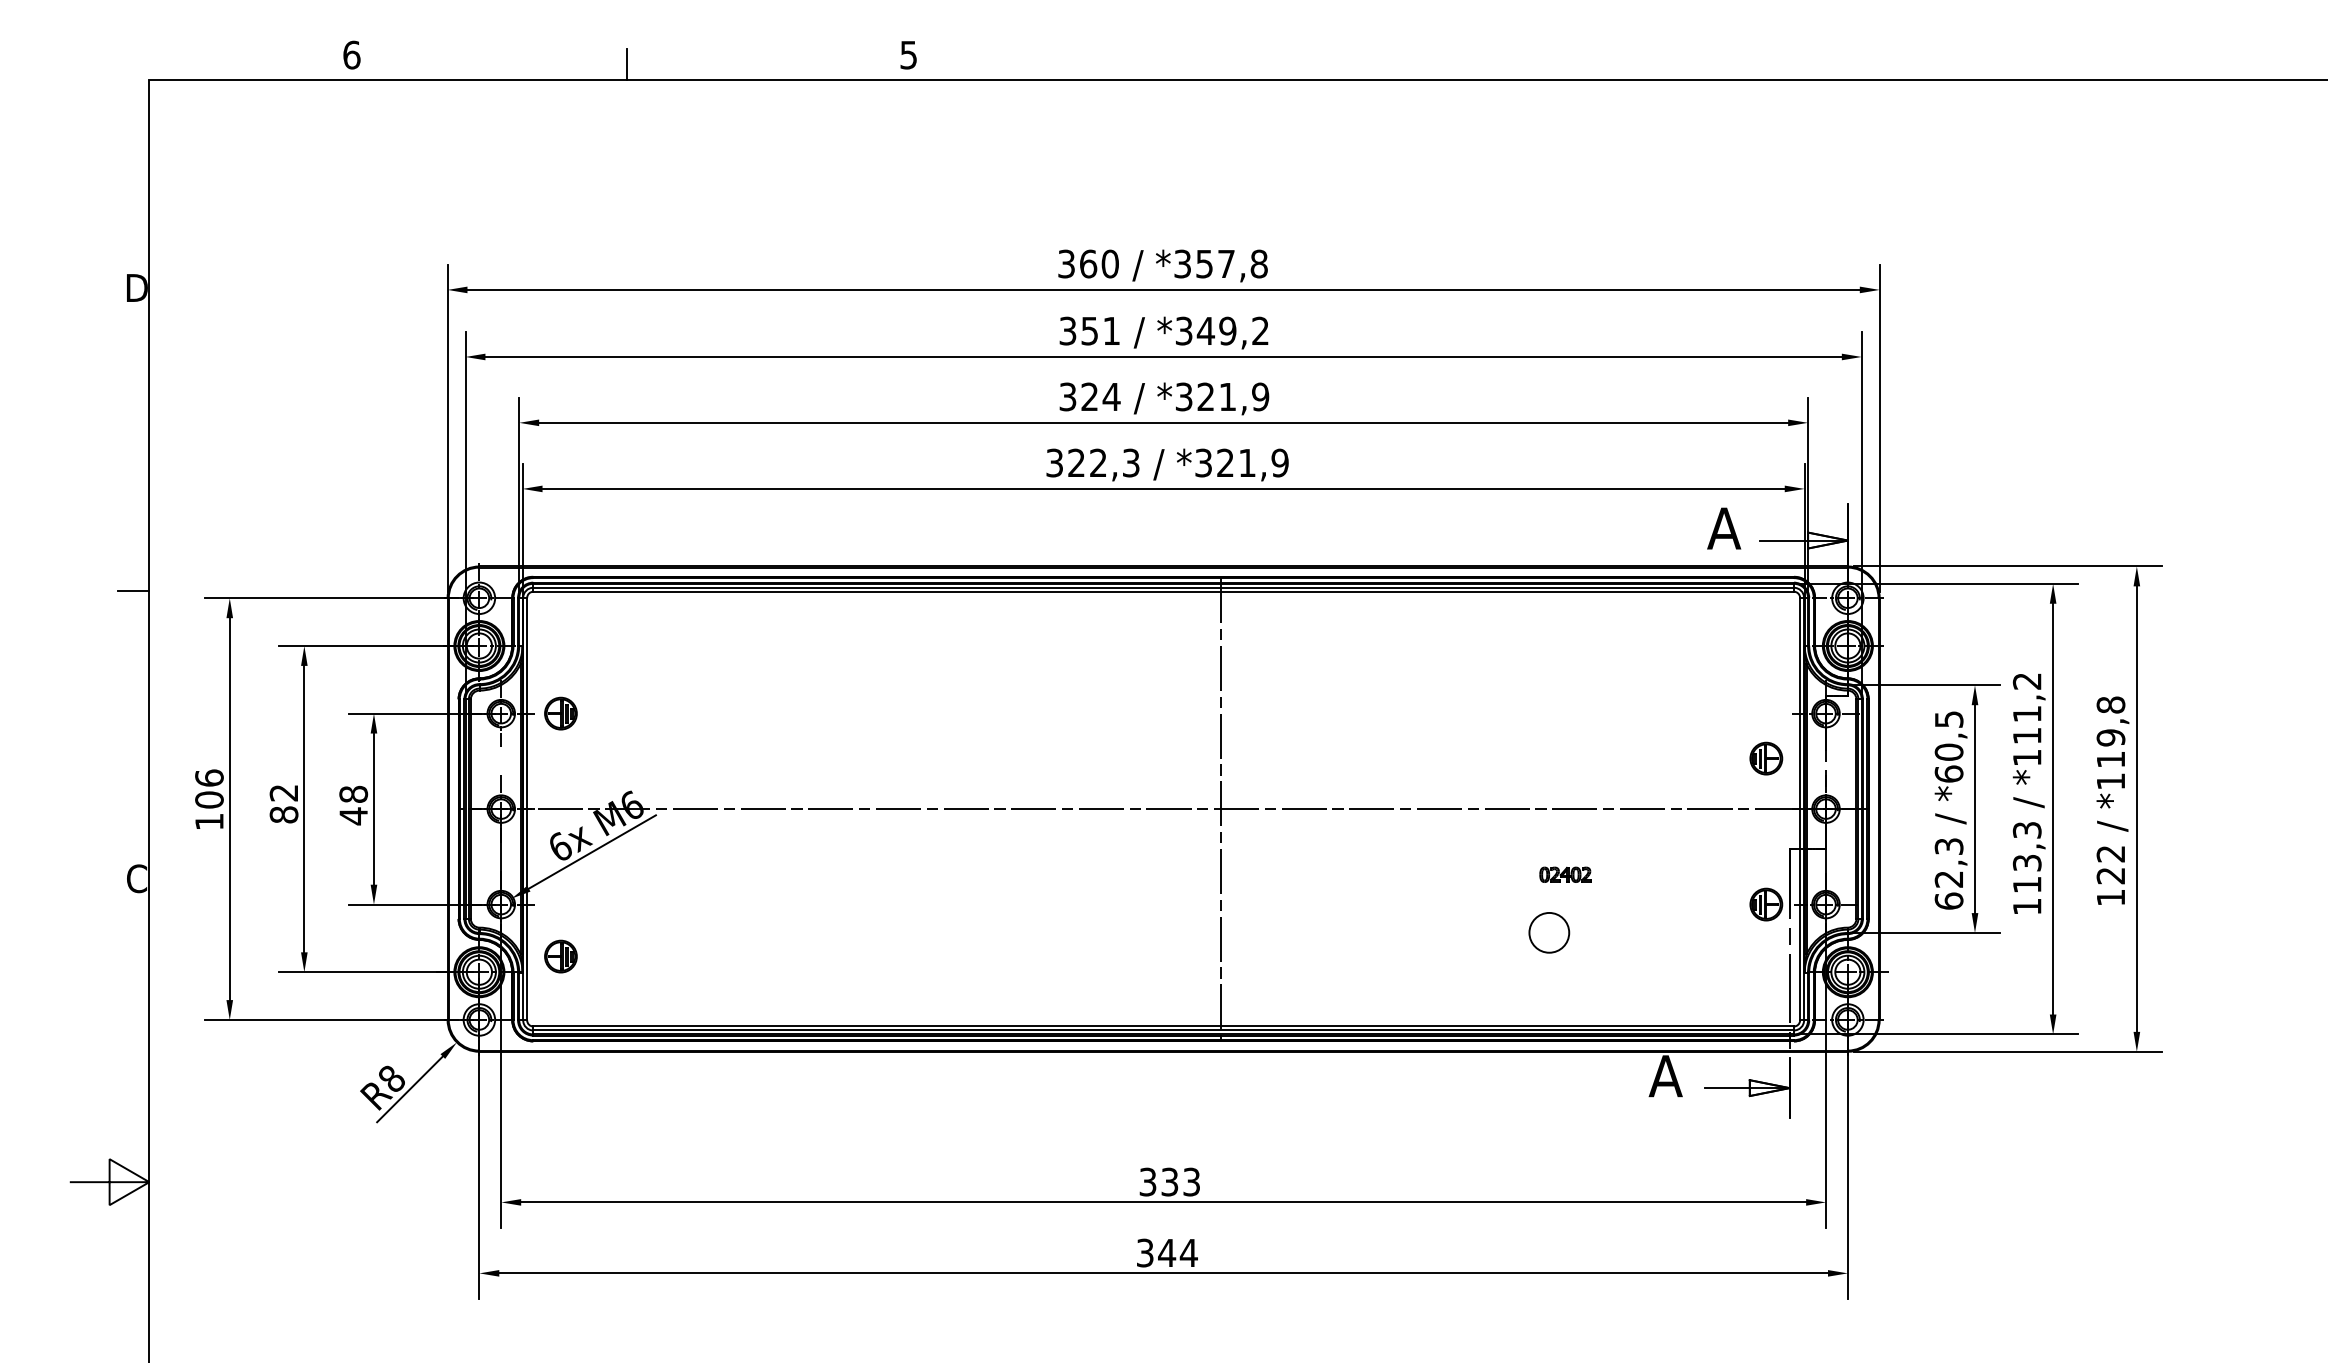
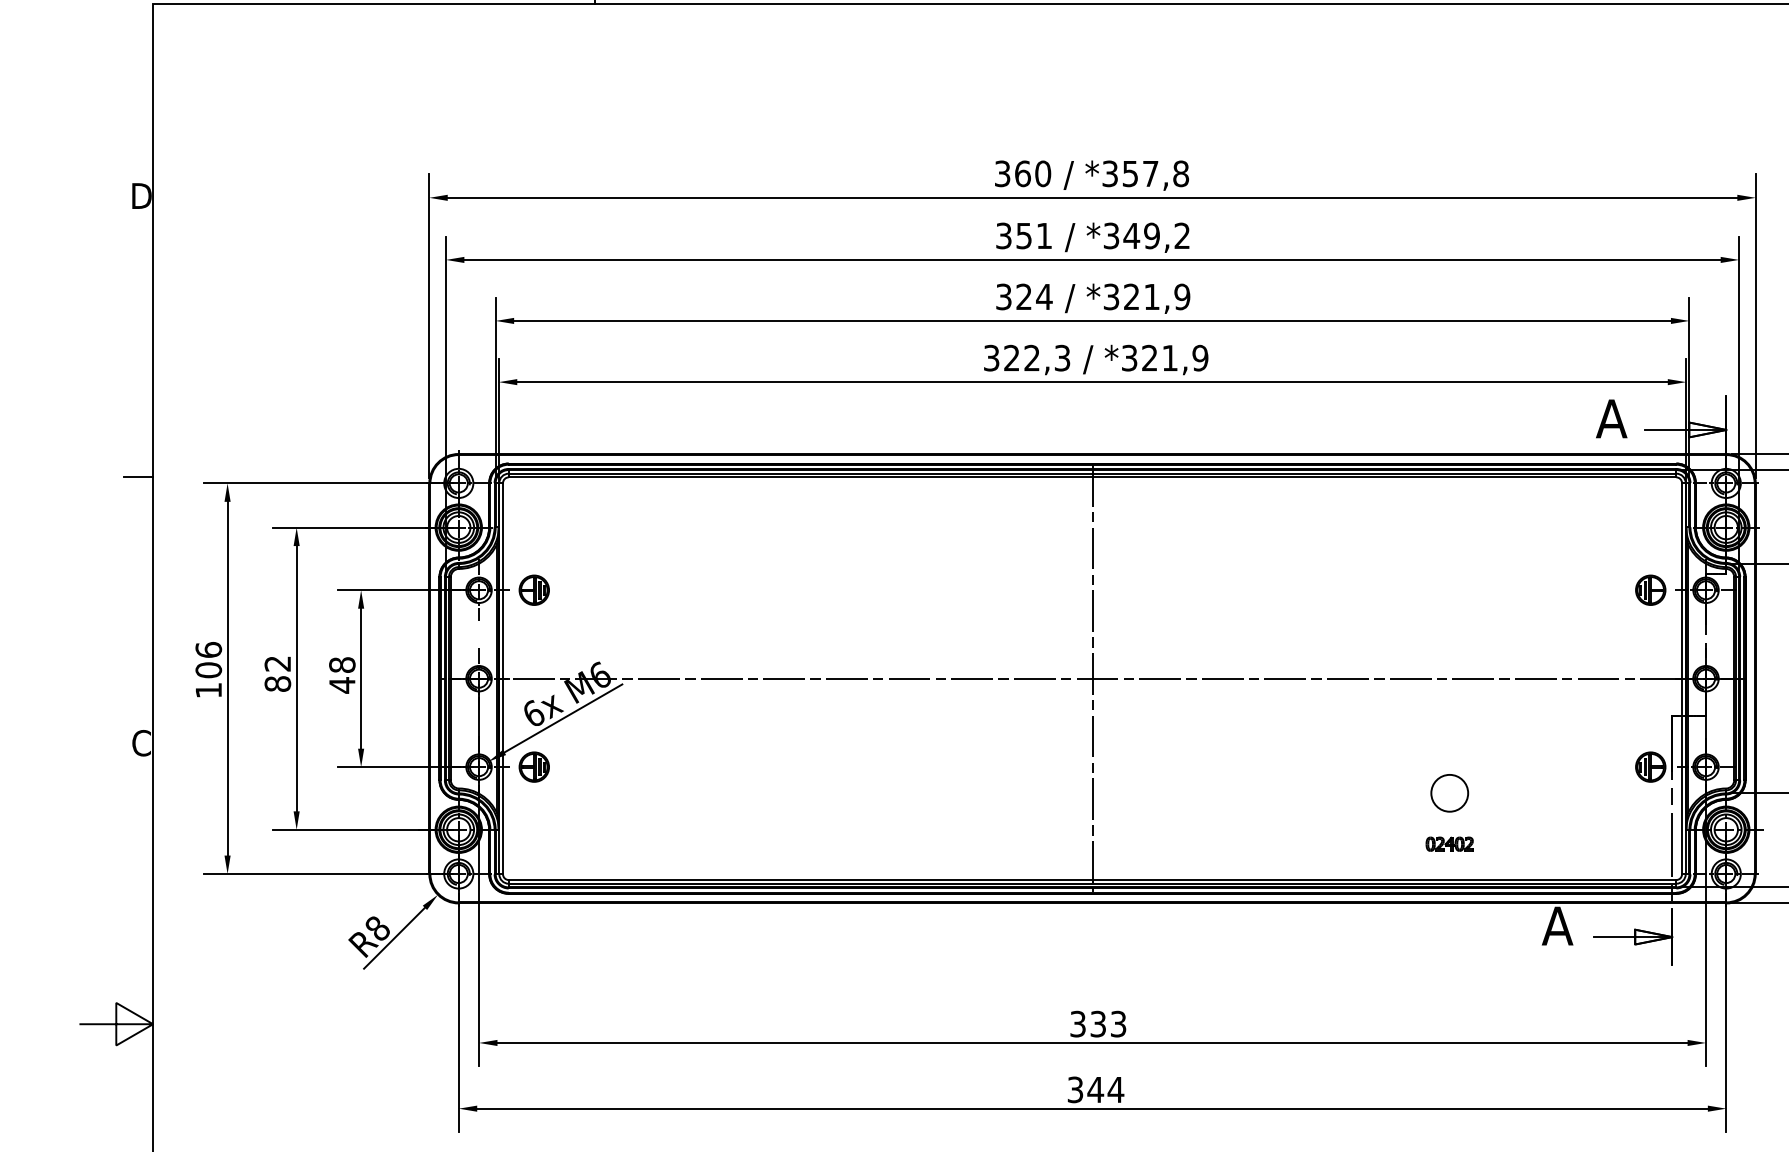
part: (1766, 758) -> (1650, 590), moved
line: (1220, 808) -> (1092, 678), moved
part: (1565, 874) -> (1449, 843), moved
part: (560, 956) -> (533, 767), moved

